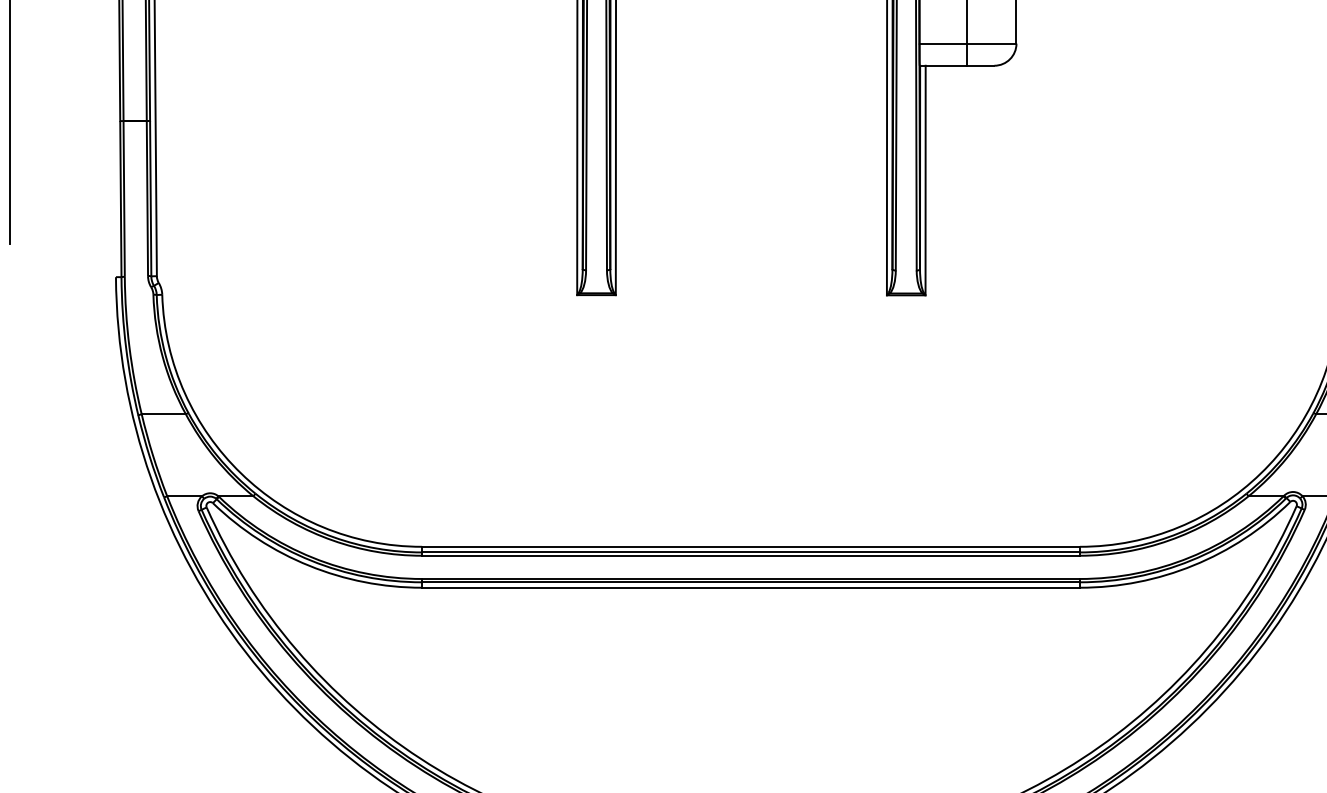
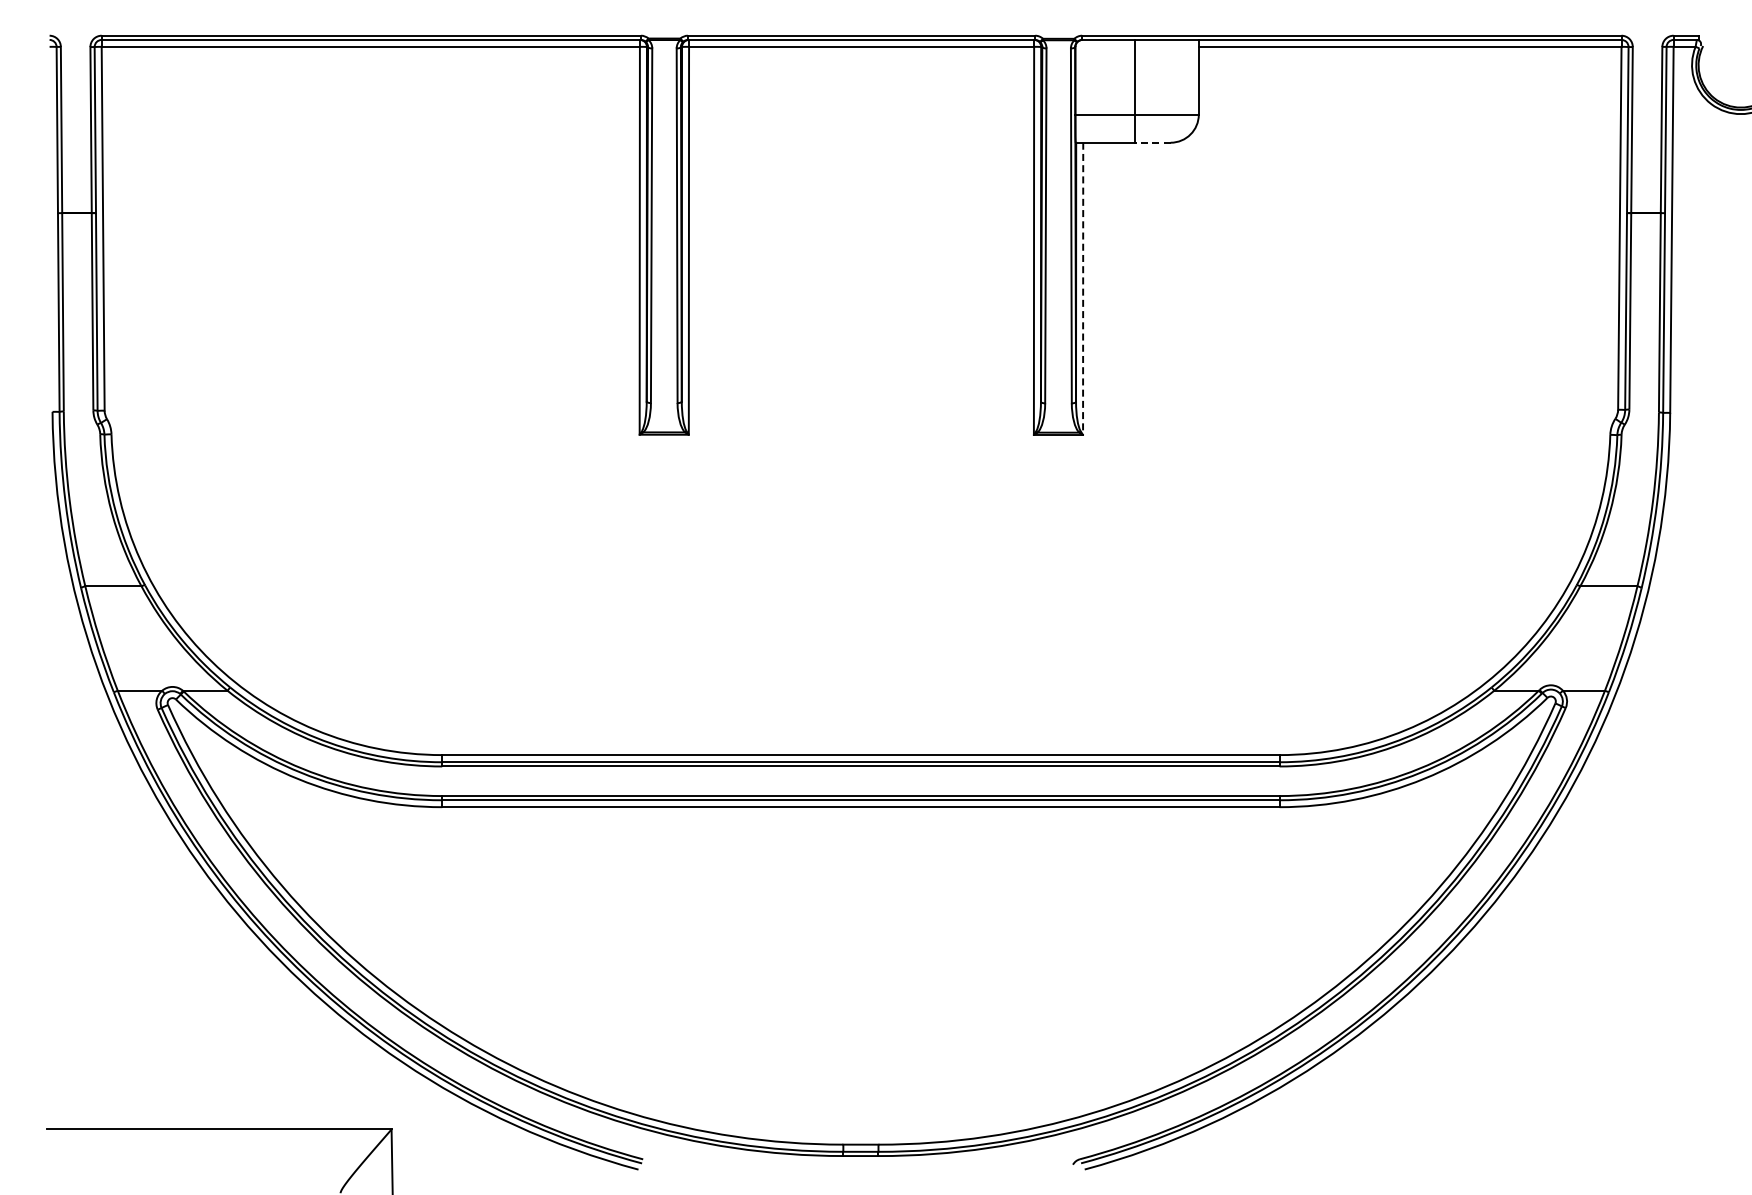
line: (980, 65) -> (1153, 142), solid -> dashed
line: (925, 181) -> (1083, 289), solid -> dashed

